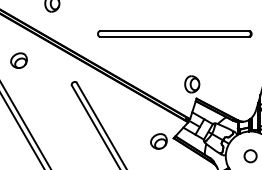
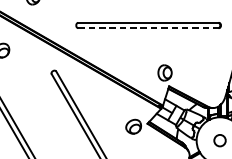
line: (174, 36) -> (148, 27), solid -> dashed

